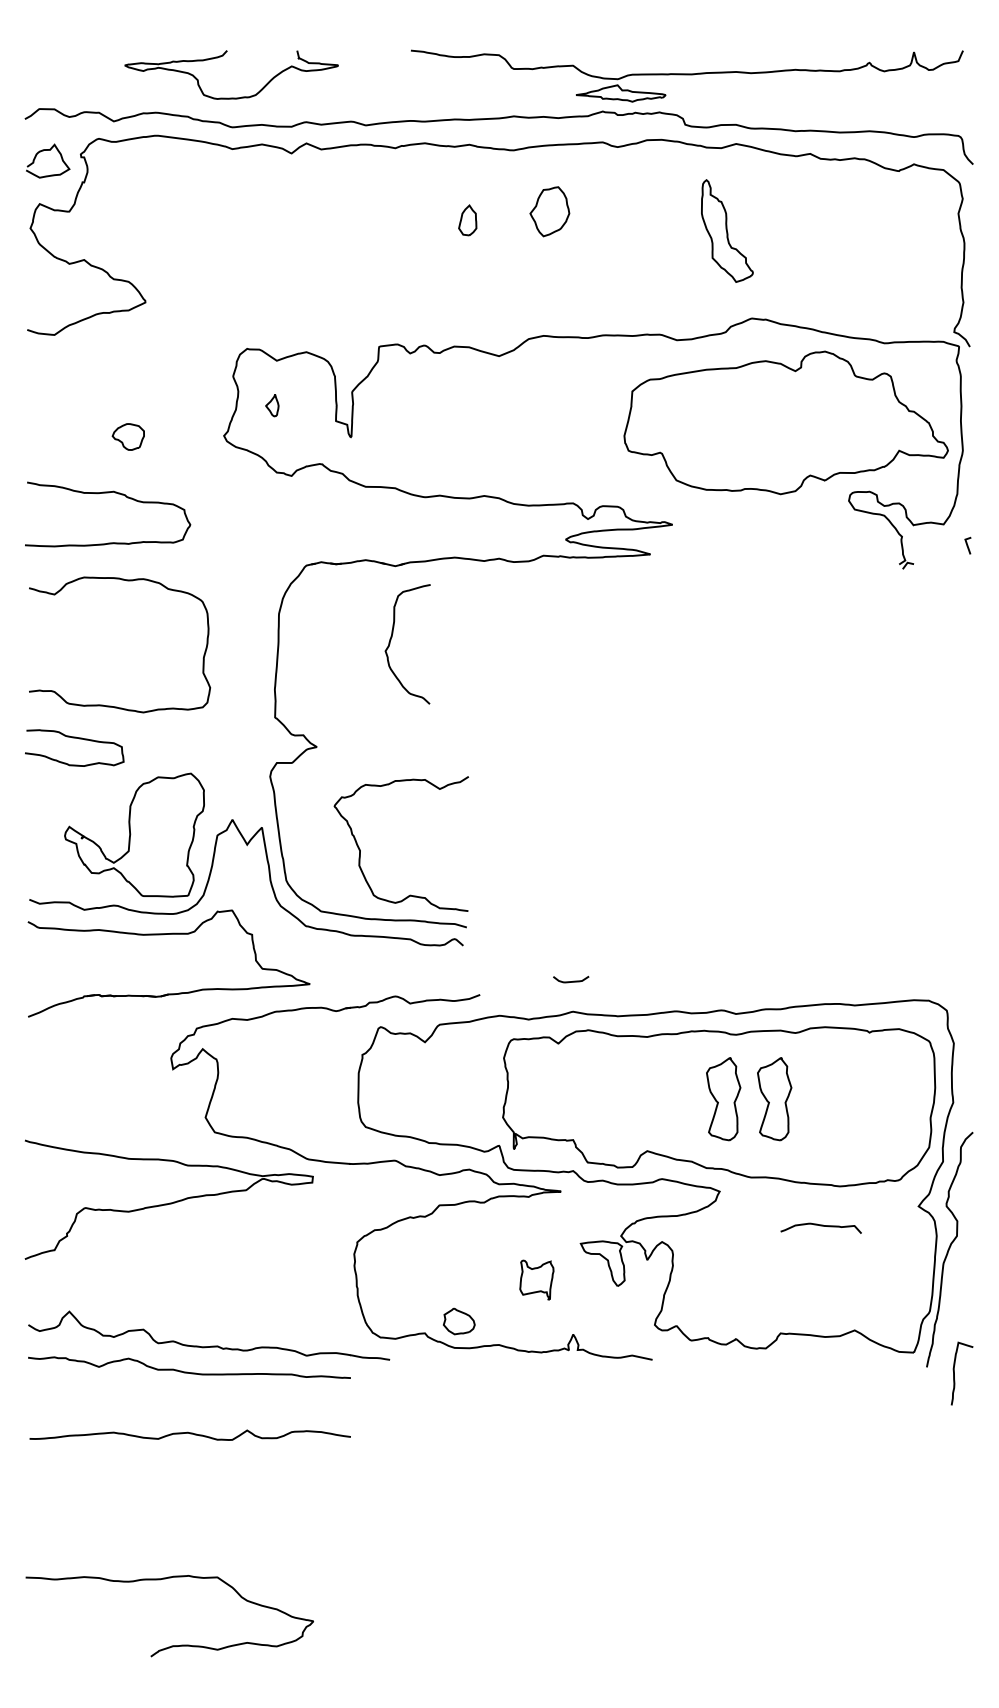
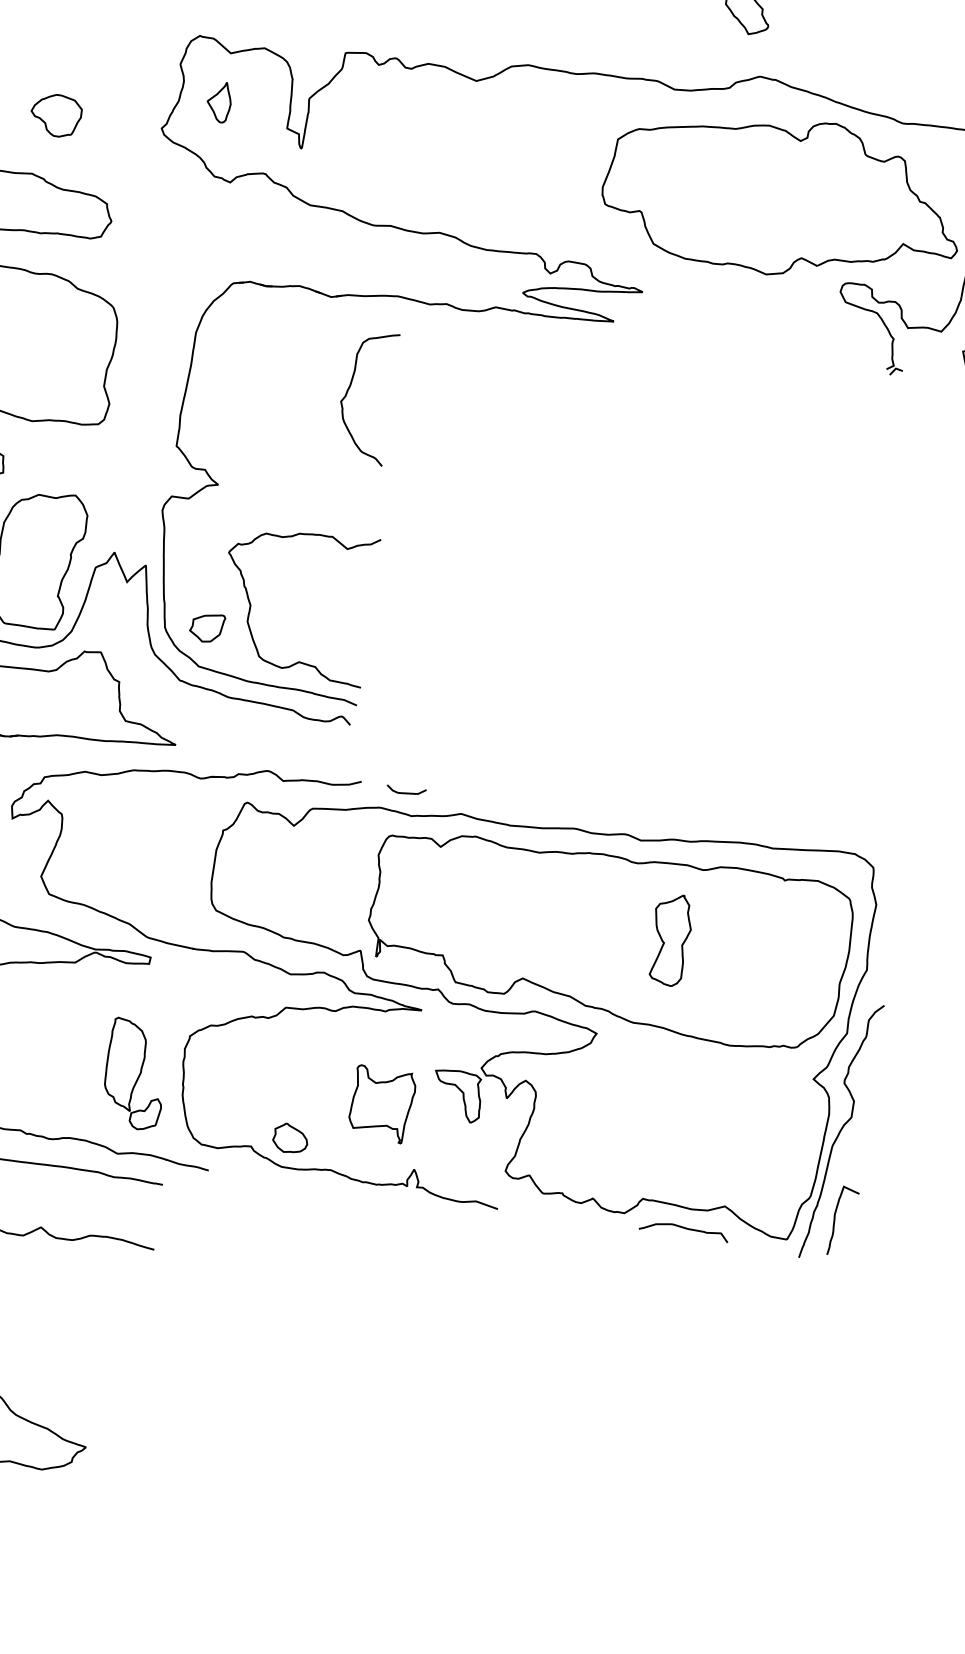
part: (272, 405) -> (219, 102), size x1.67
part: (128, 436) -> (56, 114), size x1.43
curve: (391, 640) -> (349, 390), moved
part: (324, 875) -> (207, 627), added
curve: (571, 981) -> (406, 792), moved
part: (723, 1099) -> (614, 932), removed
curve: (820, 1226) -> (683, 1229), moved
part: (536, 1279) -> (381, 1103), size x1.67
part: (312, 1282) -> (134, 1073), added
curve: (954, 1373) -> (834, 1220), moved

